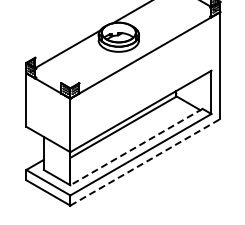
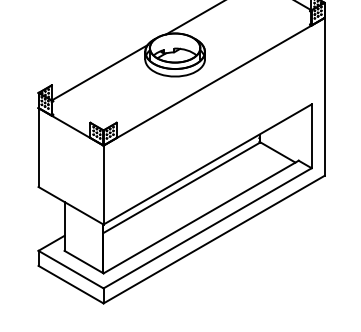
line: (136, 147) -> (201, 217), dashed -> solid
line: (145, 162) -> (214, 239), dashed -> solid

